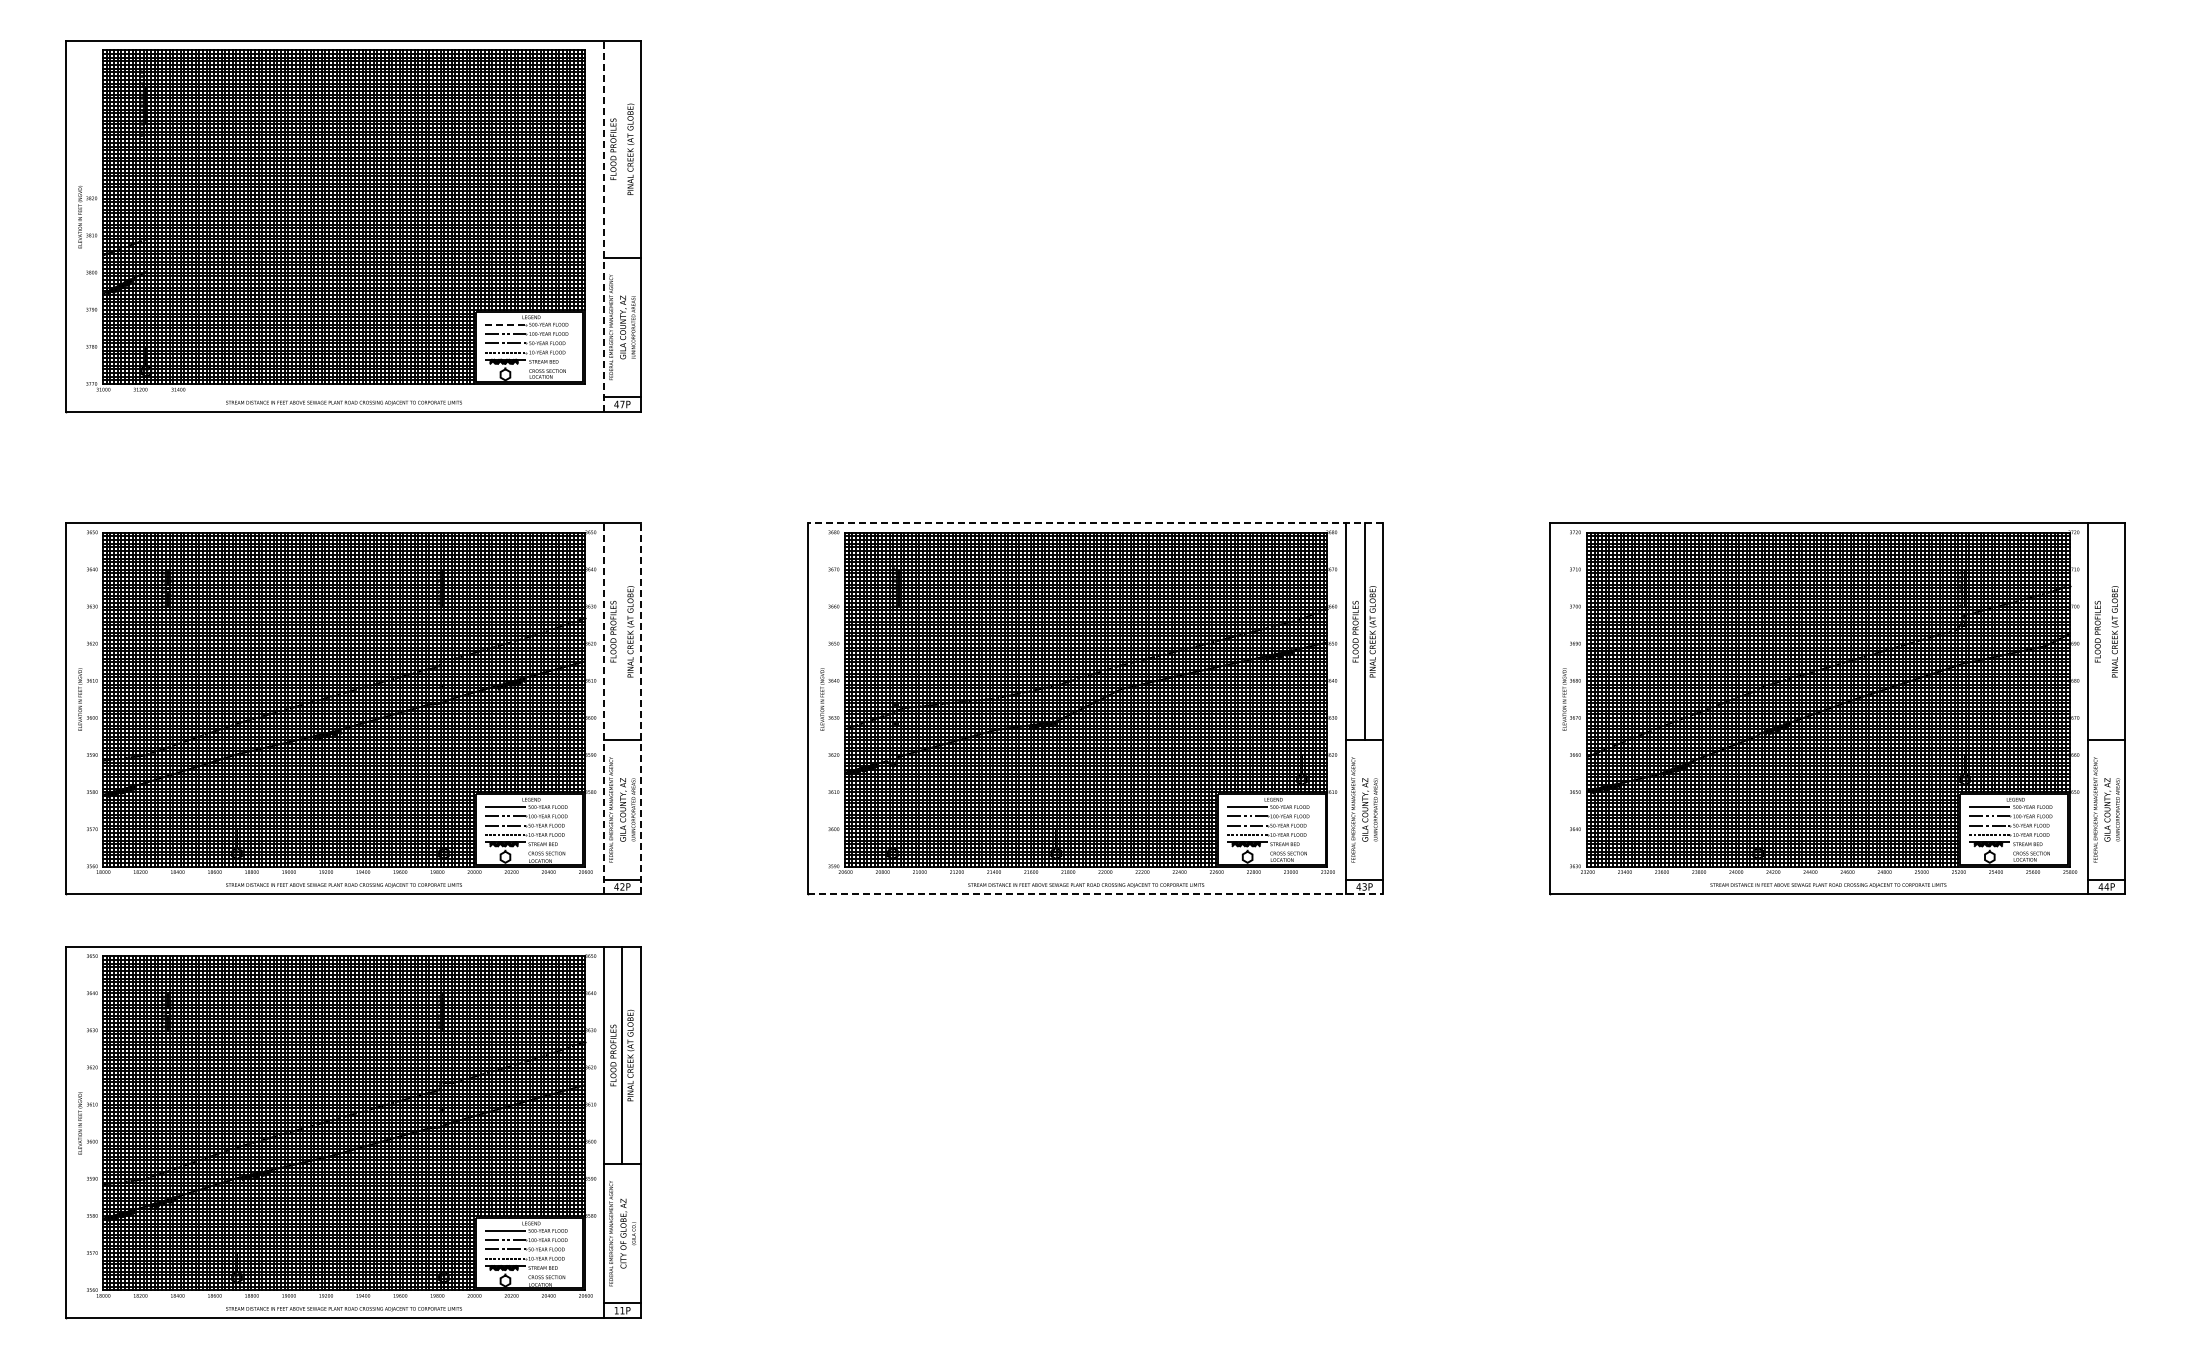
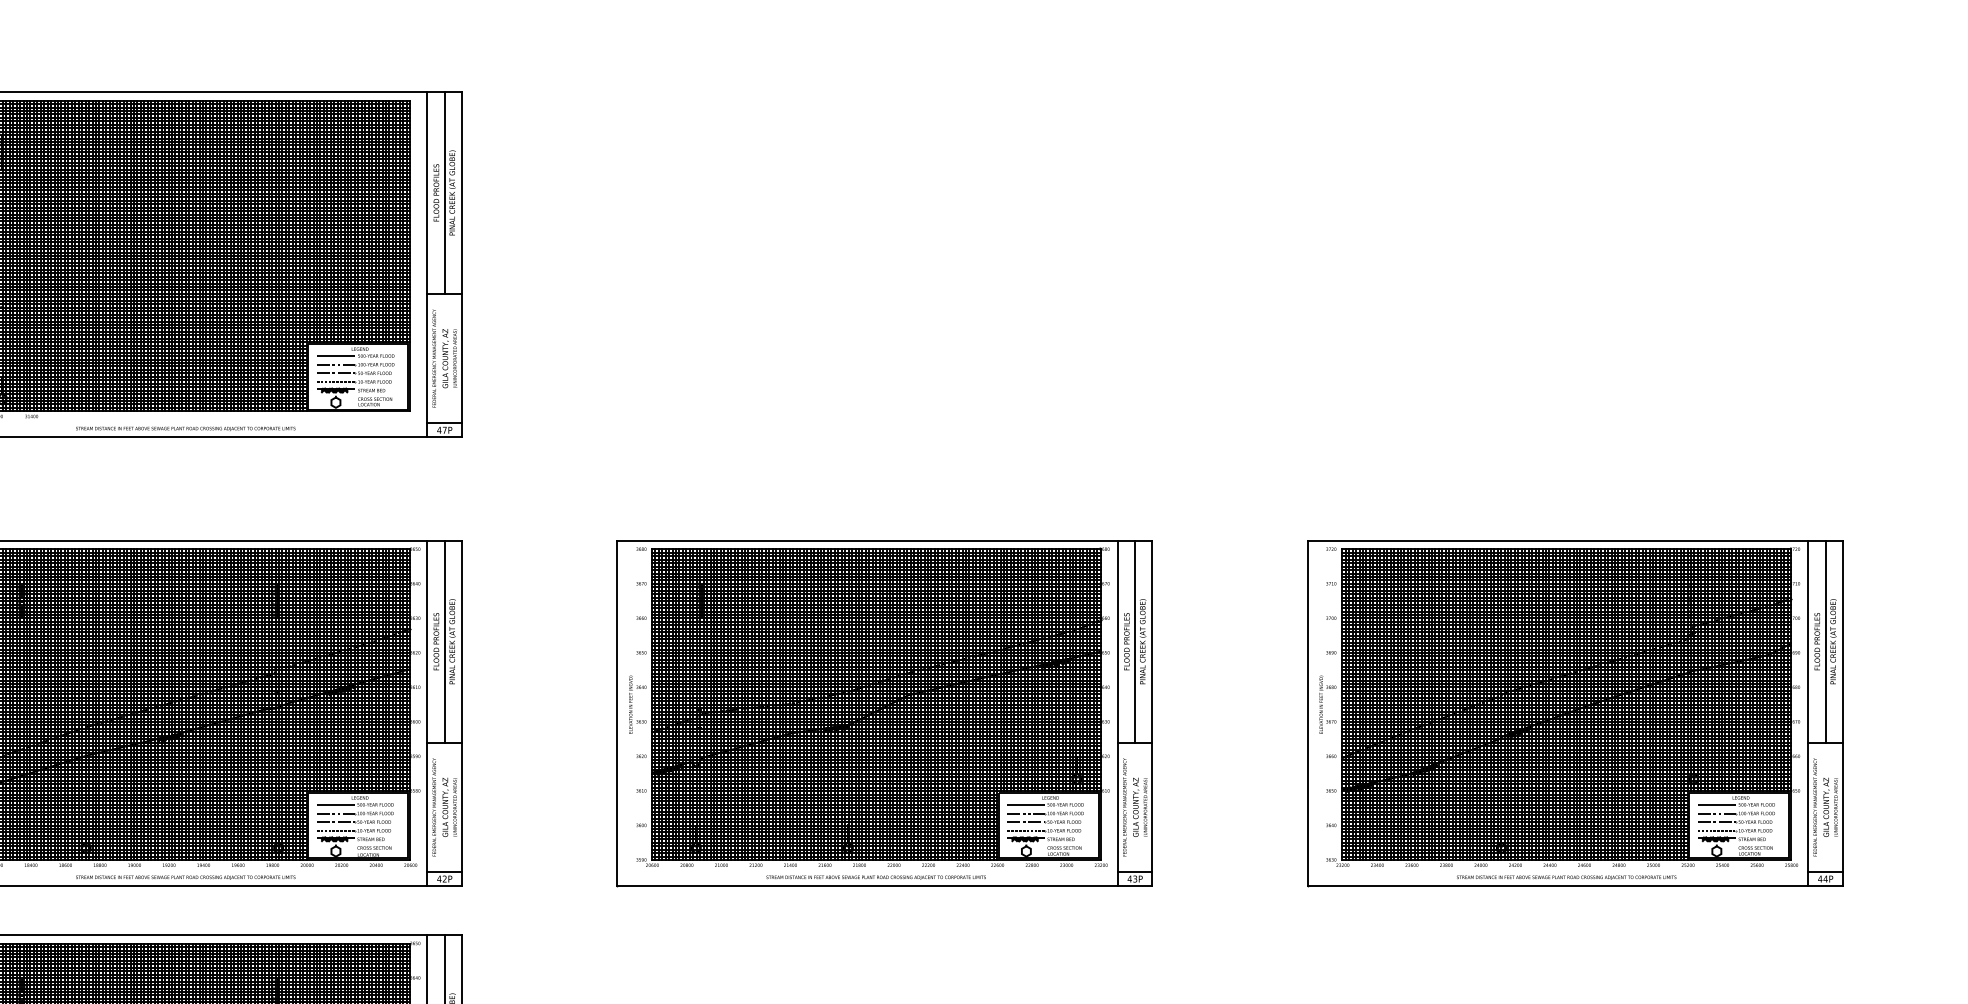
line: (622, 148) -> (444, 192), added
line: (603, 226) -> (427, 264), dashed -> solid
line: (505, 324) -> (335, 355), dashed -> solid
line: (1095, 523) -> (884, 540), dashed -> solid
line: (622, 631) -> (444, 641), added
line: (2106, 631) -> (1825, 641), added
line: (603, 708) -> (427, 713), dashed -> solid
line: (640, 708) -> (461, 713), dashed -> solid
line: (1095, 894) -> (884, 886), dashed -> solid

